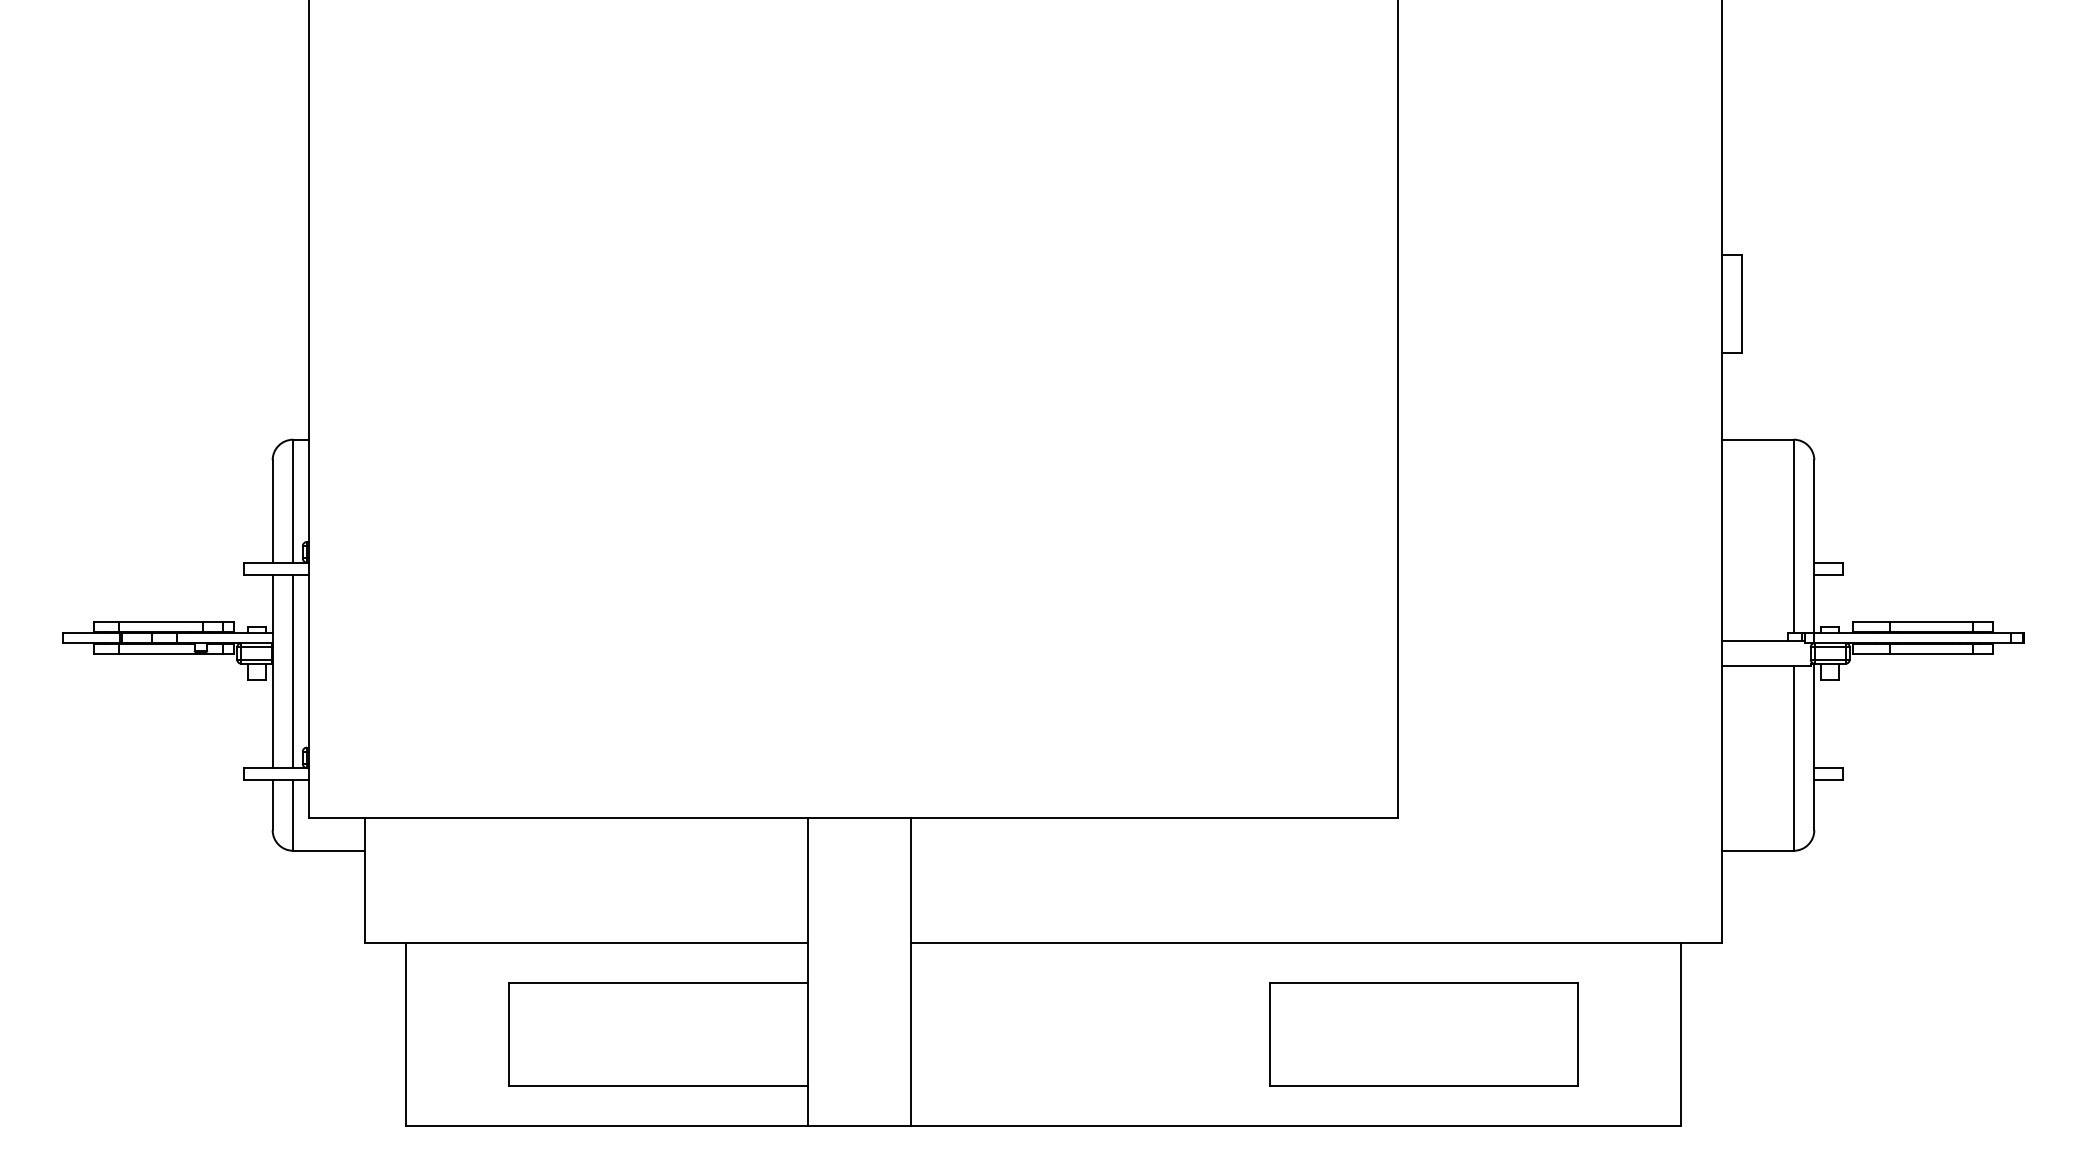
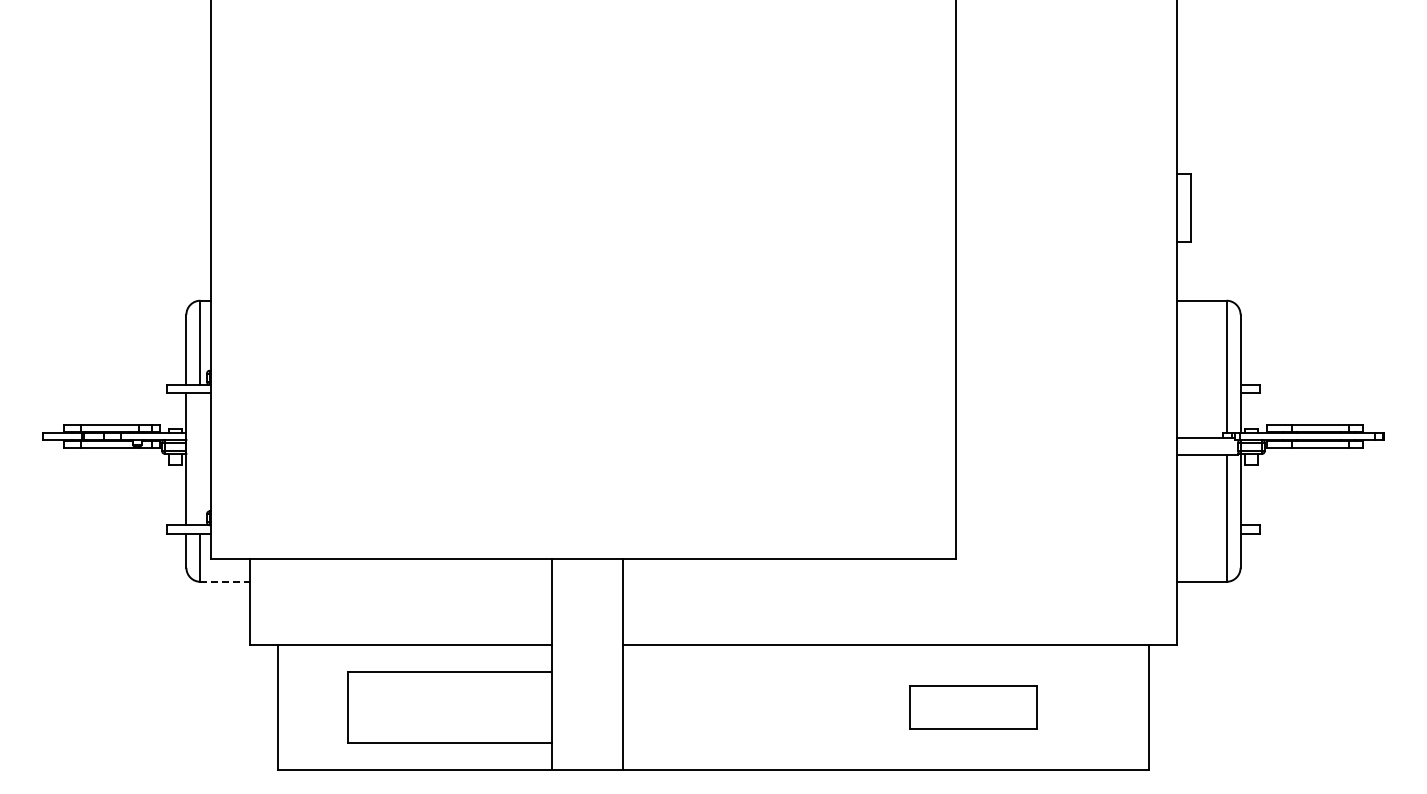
line: (293, 671) -> (200, 459), removed
line: (329, 850) -> (225, 581), solid -> dashed
part: (1423, 1034) -> (973, 707), size x0.6

